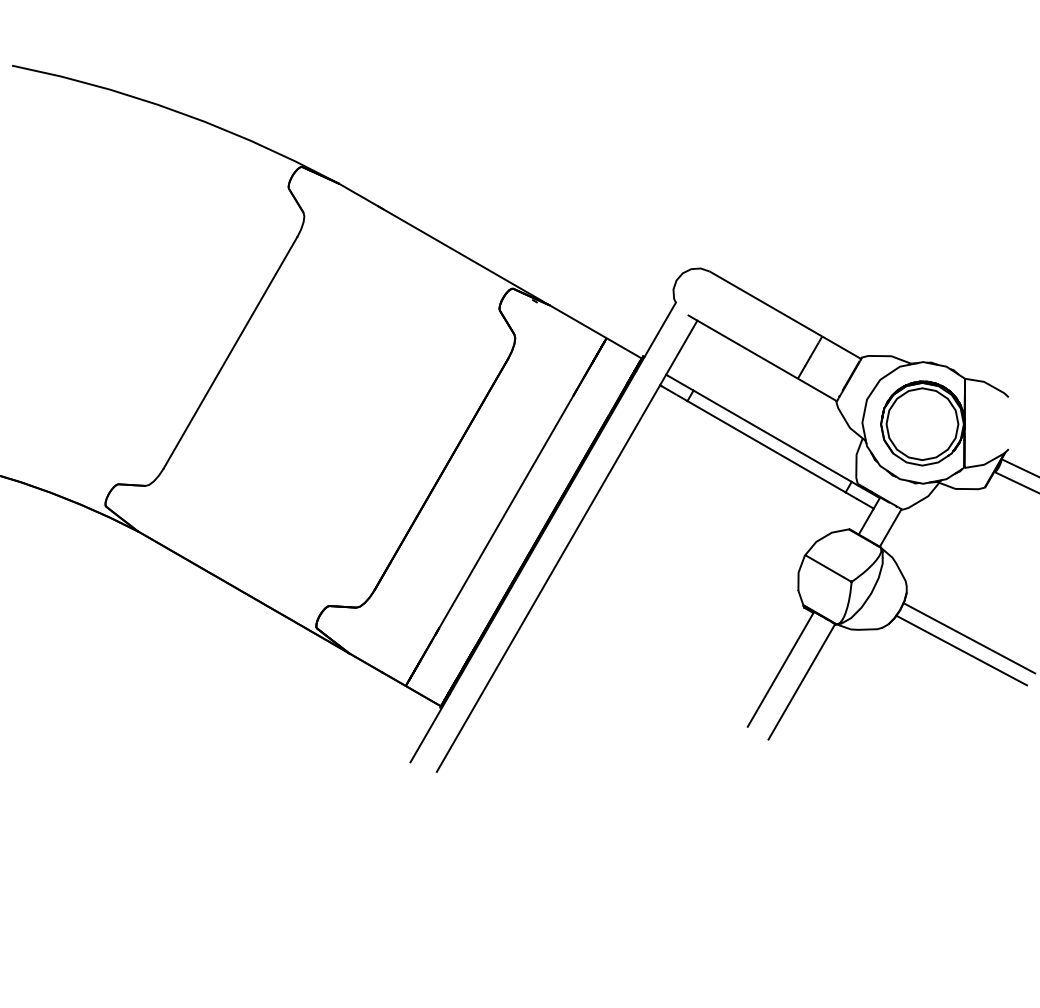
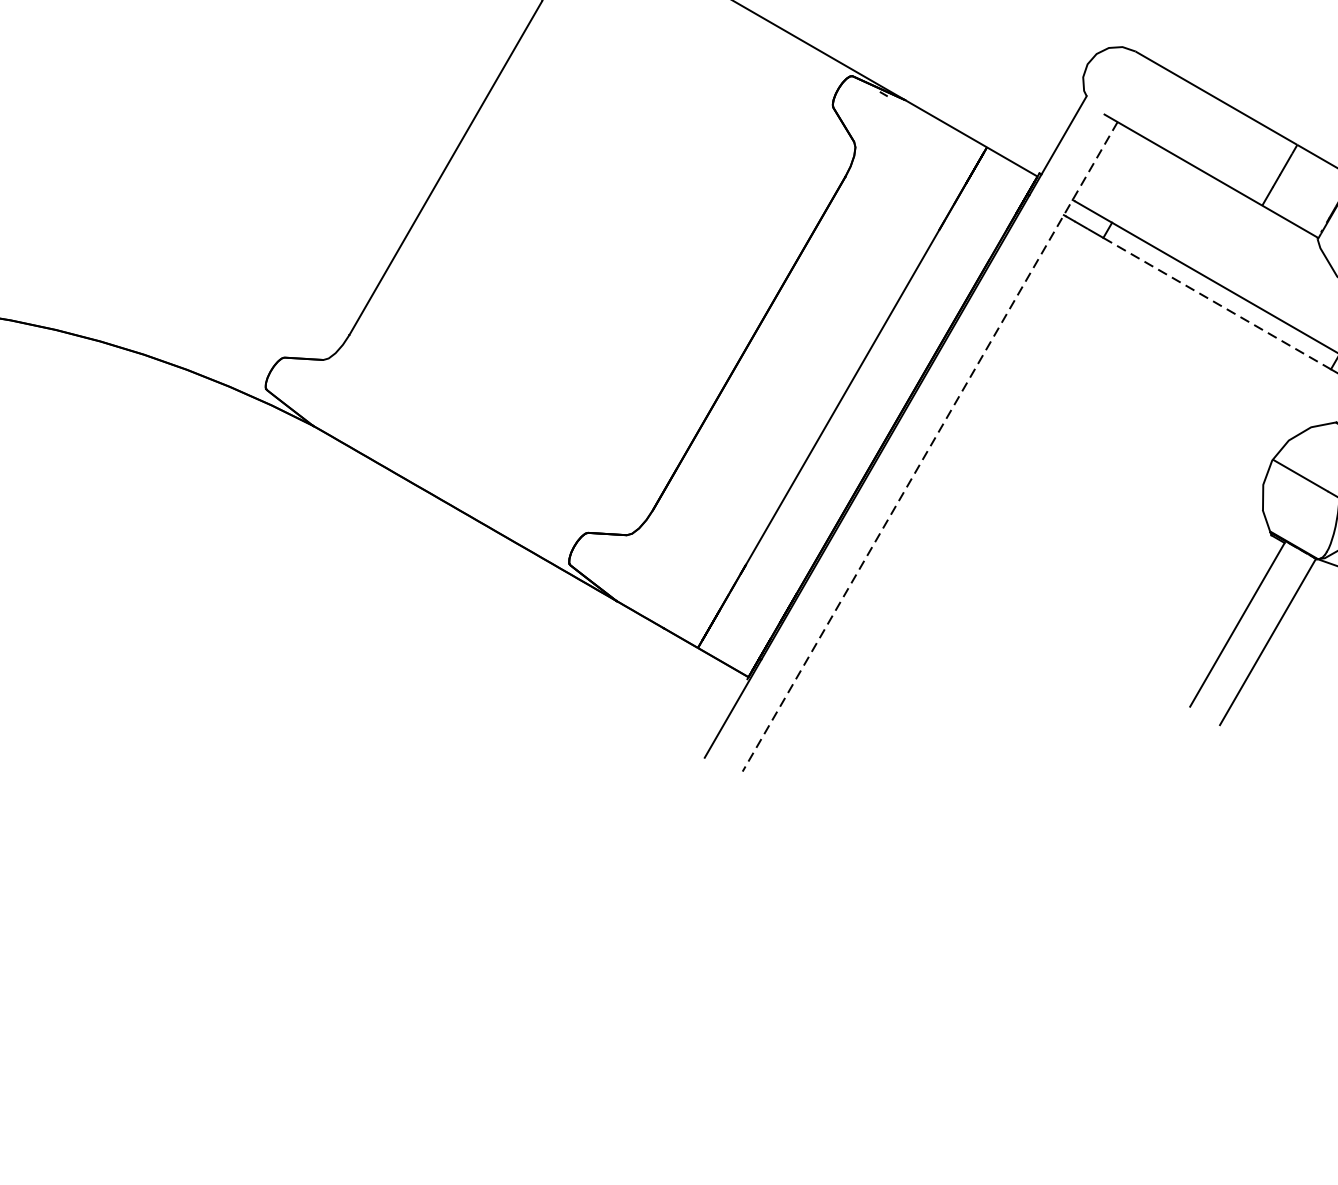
line: (767, 447) -> (1218, 304), solid -> dashed
line: (567, 546) -> (930, 447), solid -> dashed

